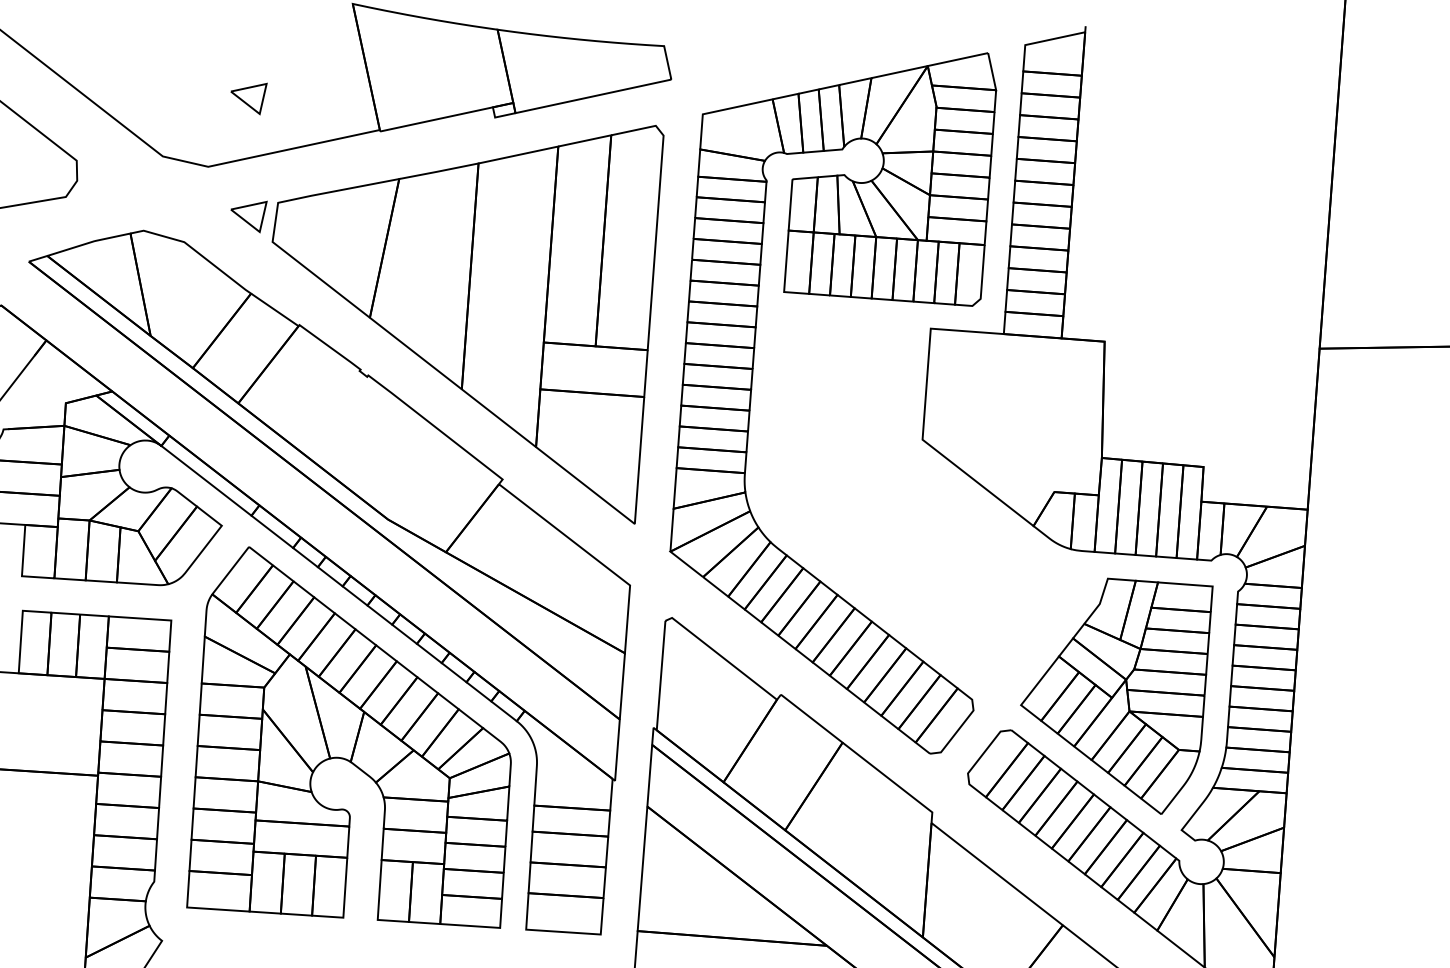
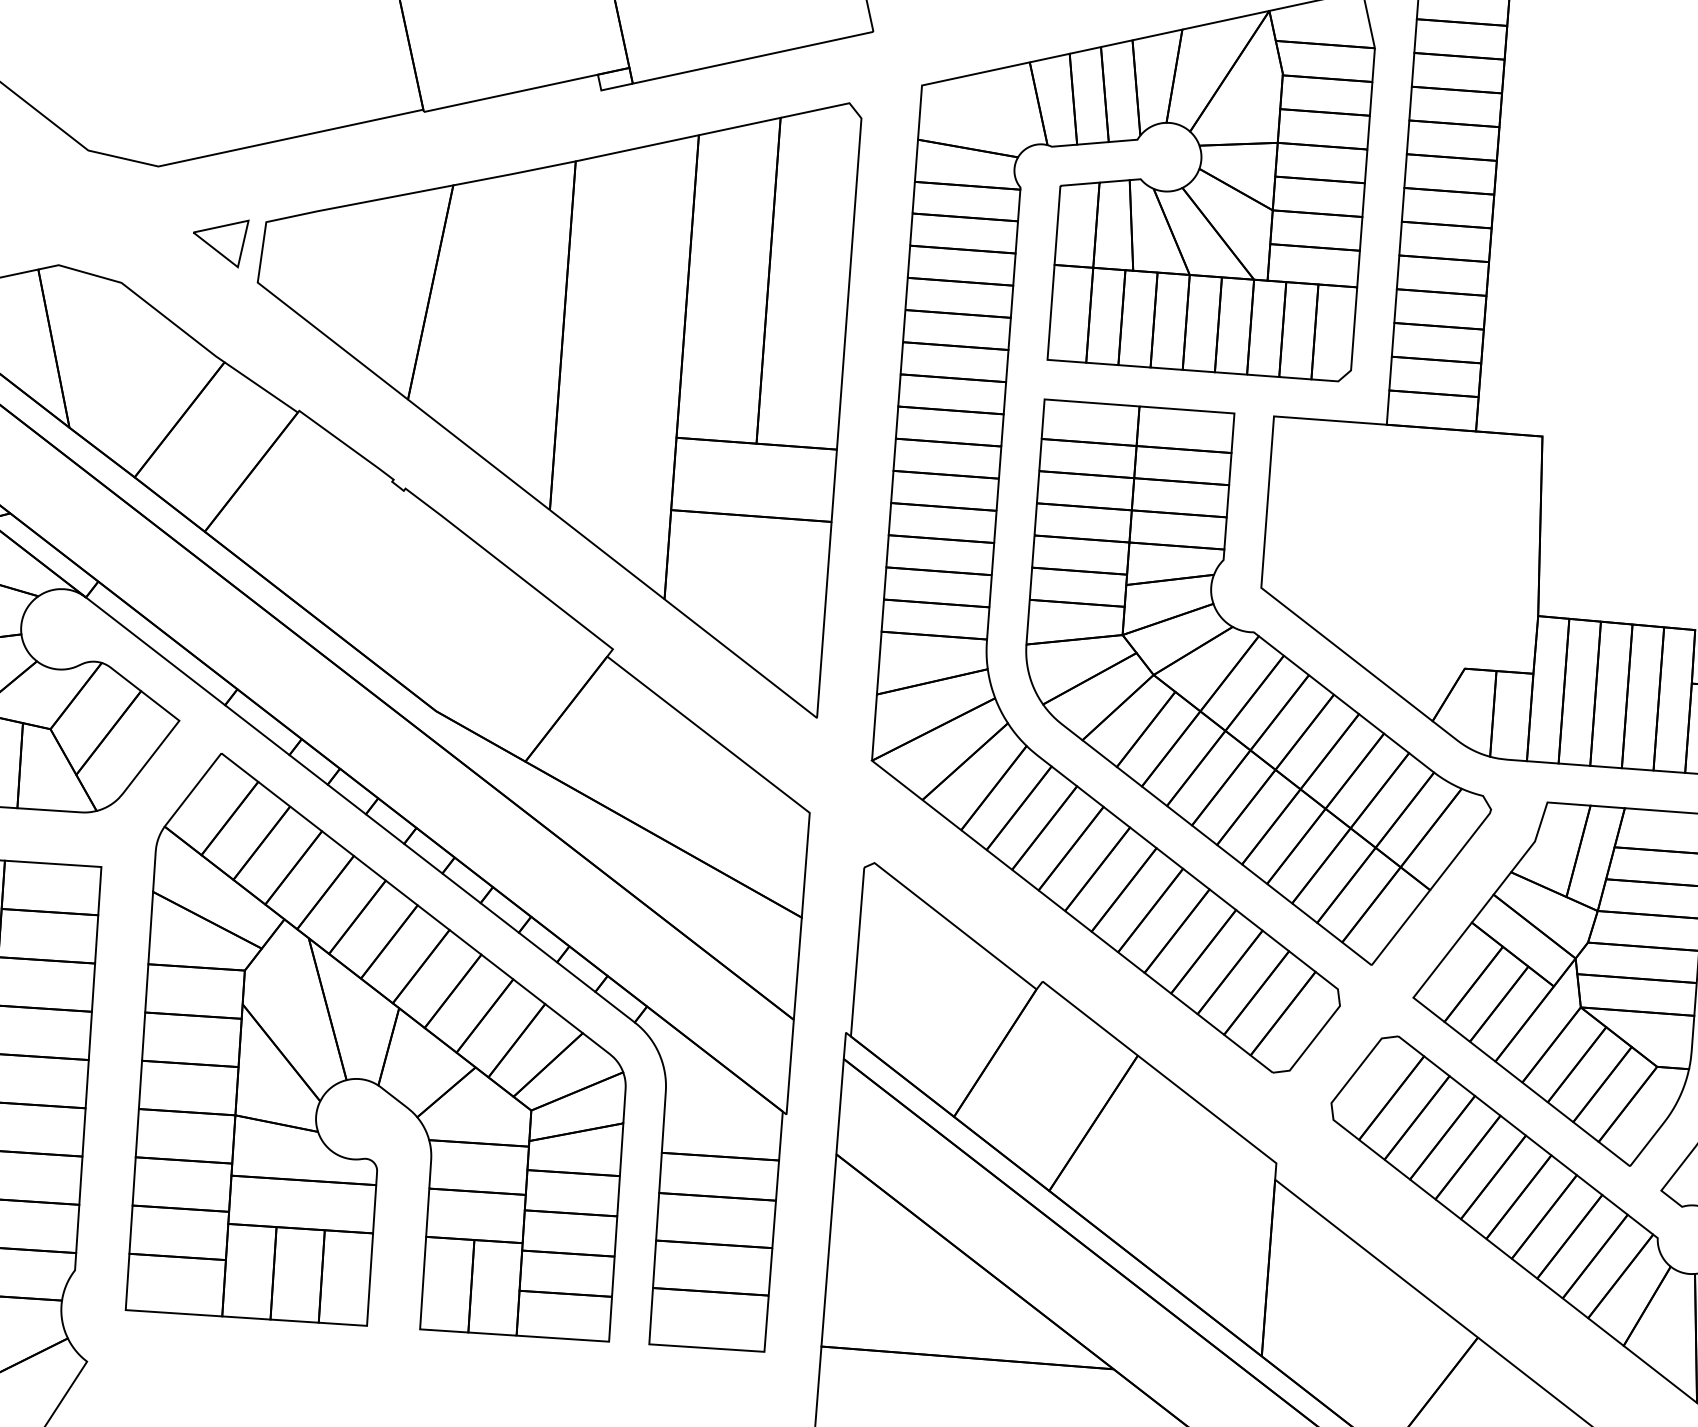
part: (248, 98) -> (220, 61), removed
part: (920, 500) -> (1258, 681), added

